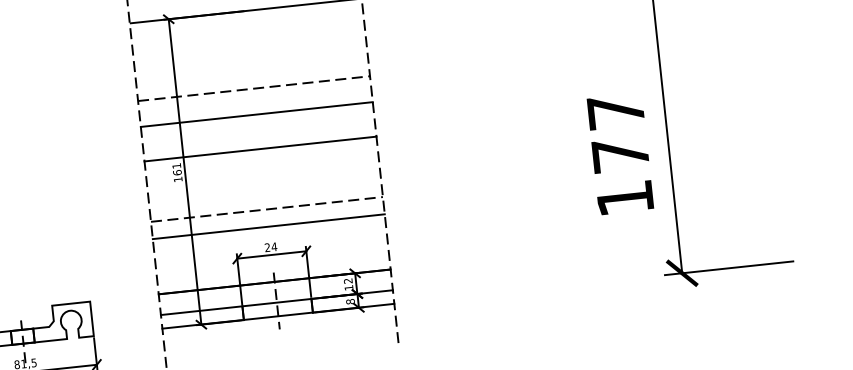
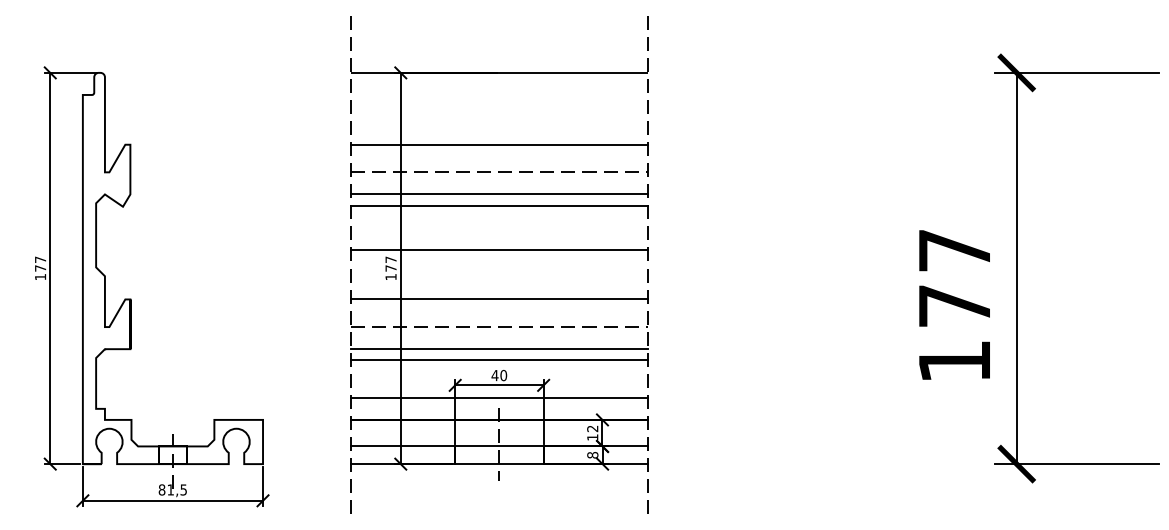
line: (251, 67) -> (498, 144), added
line: (255, 106) -> (498, 194), added
text: (176, 168) -> (390, 263), 161 -> 177
line: (263, 188) -> (498, 299), added
line: (269, 235) -> (498, 360), added
text: (271, 247) -> (499, 375), 24 -> 40
line: (272, 264) -> (498, 397), added

